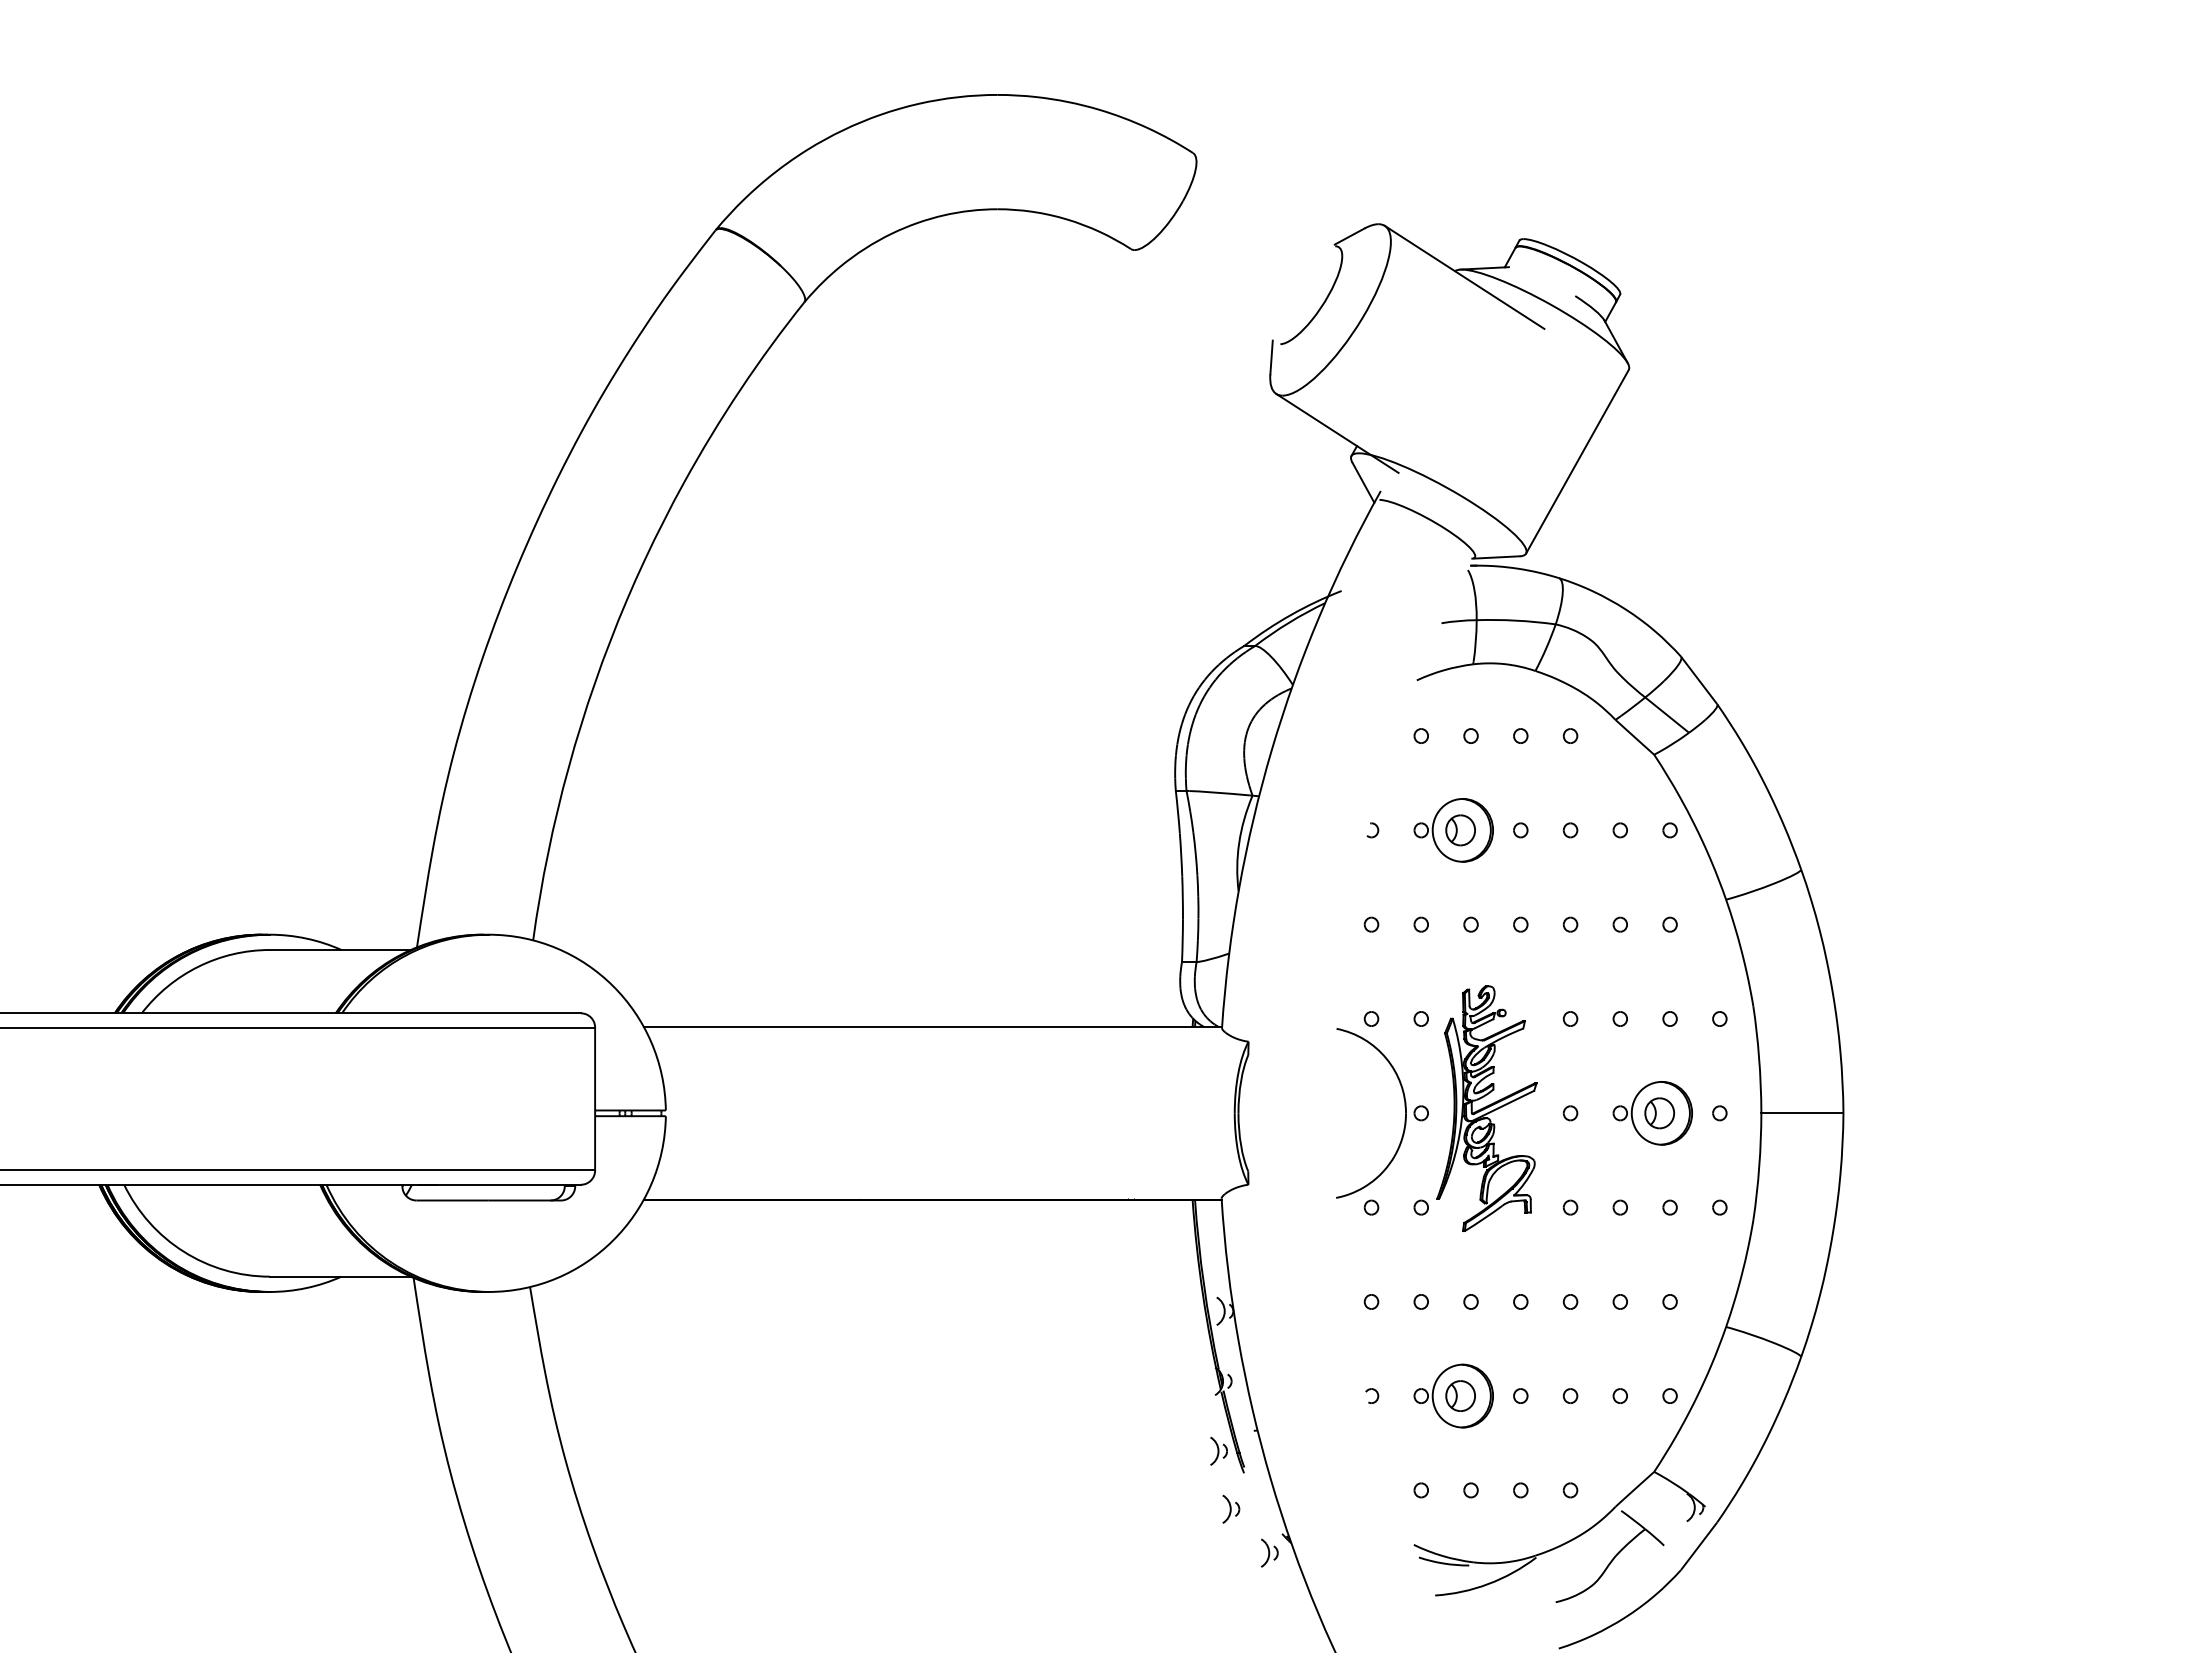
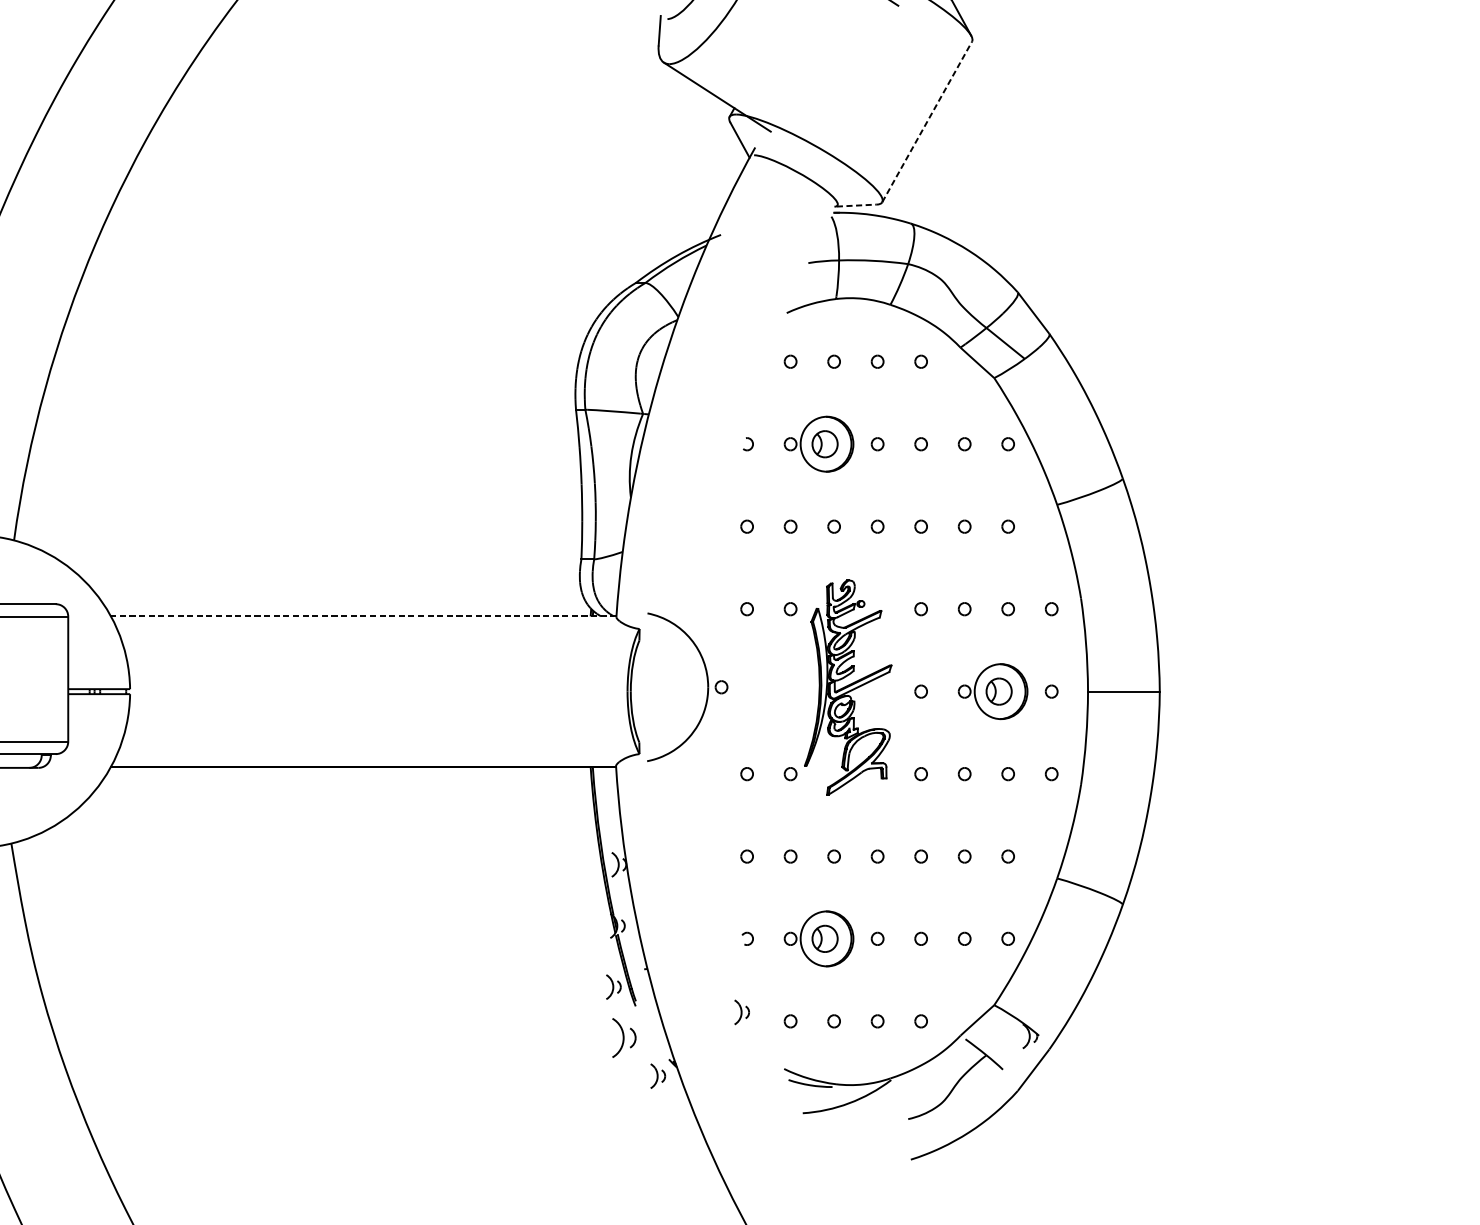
line: (1577, 461) -> (927, 121), solid -> dashed
line: (1496, 557) -> (856, 205), solid -> dashed
line: (932, 1027) -> (363, 616), solid -> dashed
part: (1404, 1107) -> (706, 682), moved
part: (1365, 1479) -> (741, 1011), added
part: (1231, 1508) -> (624, 1037), size x1.6

